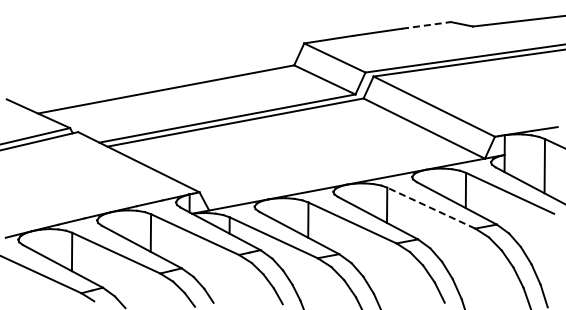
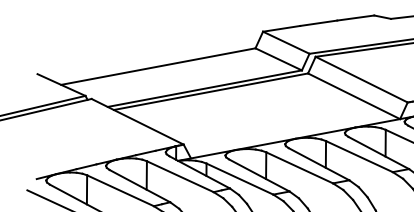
line: (426, 25) -> (355, 18), dashed -> solid
line: (431, 208) -> (359, 156), dashed -> solid

